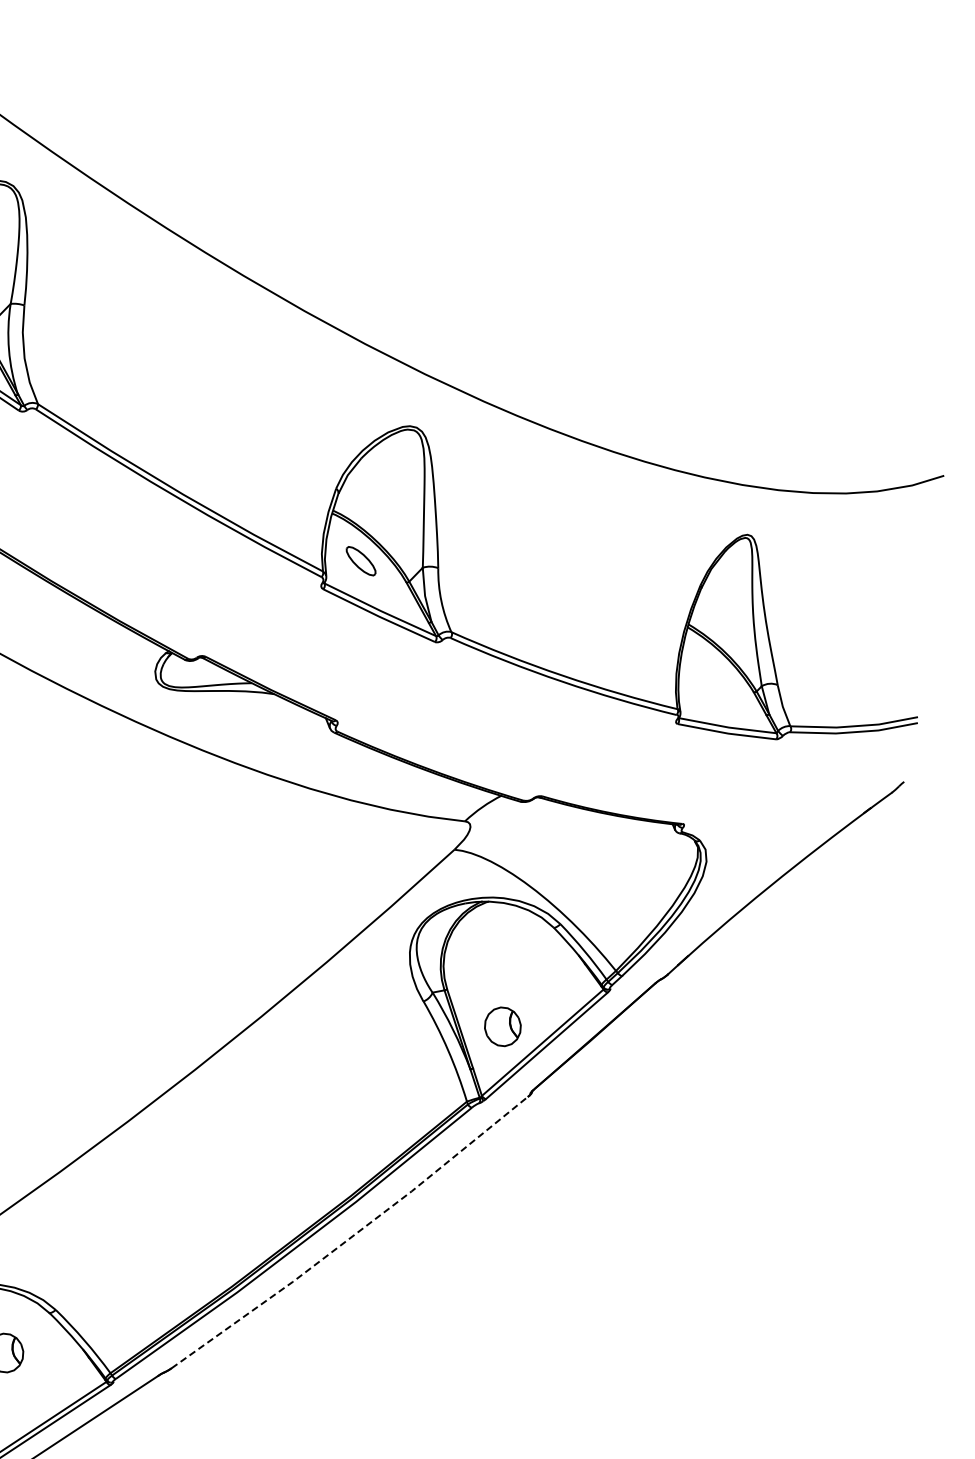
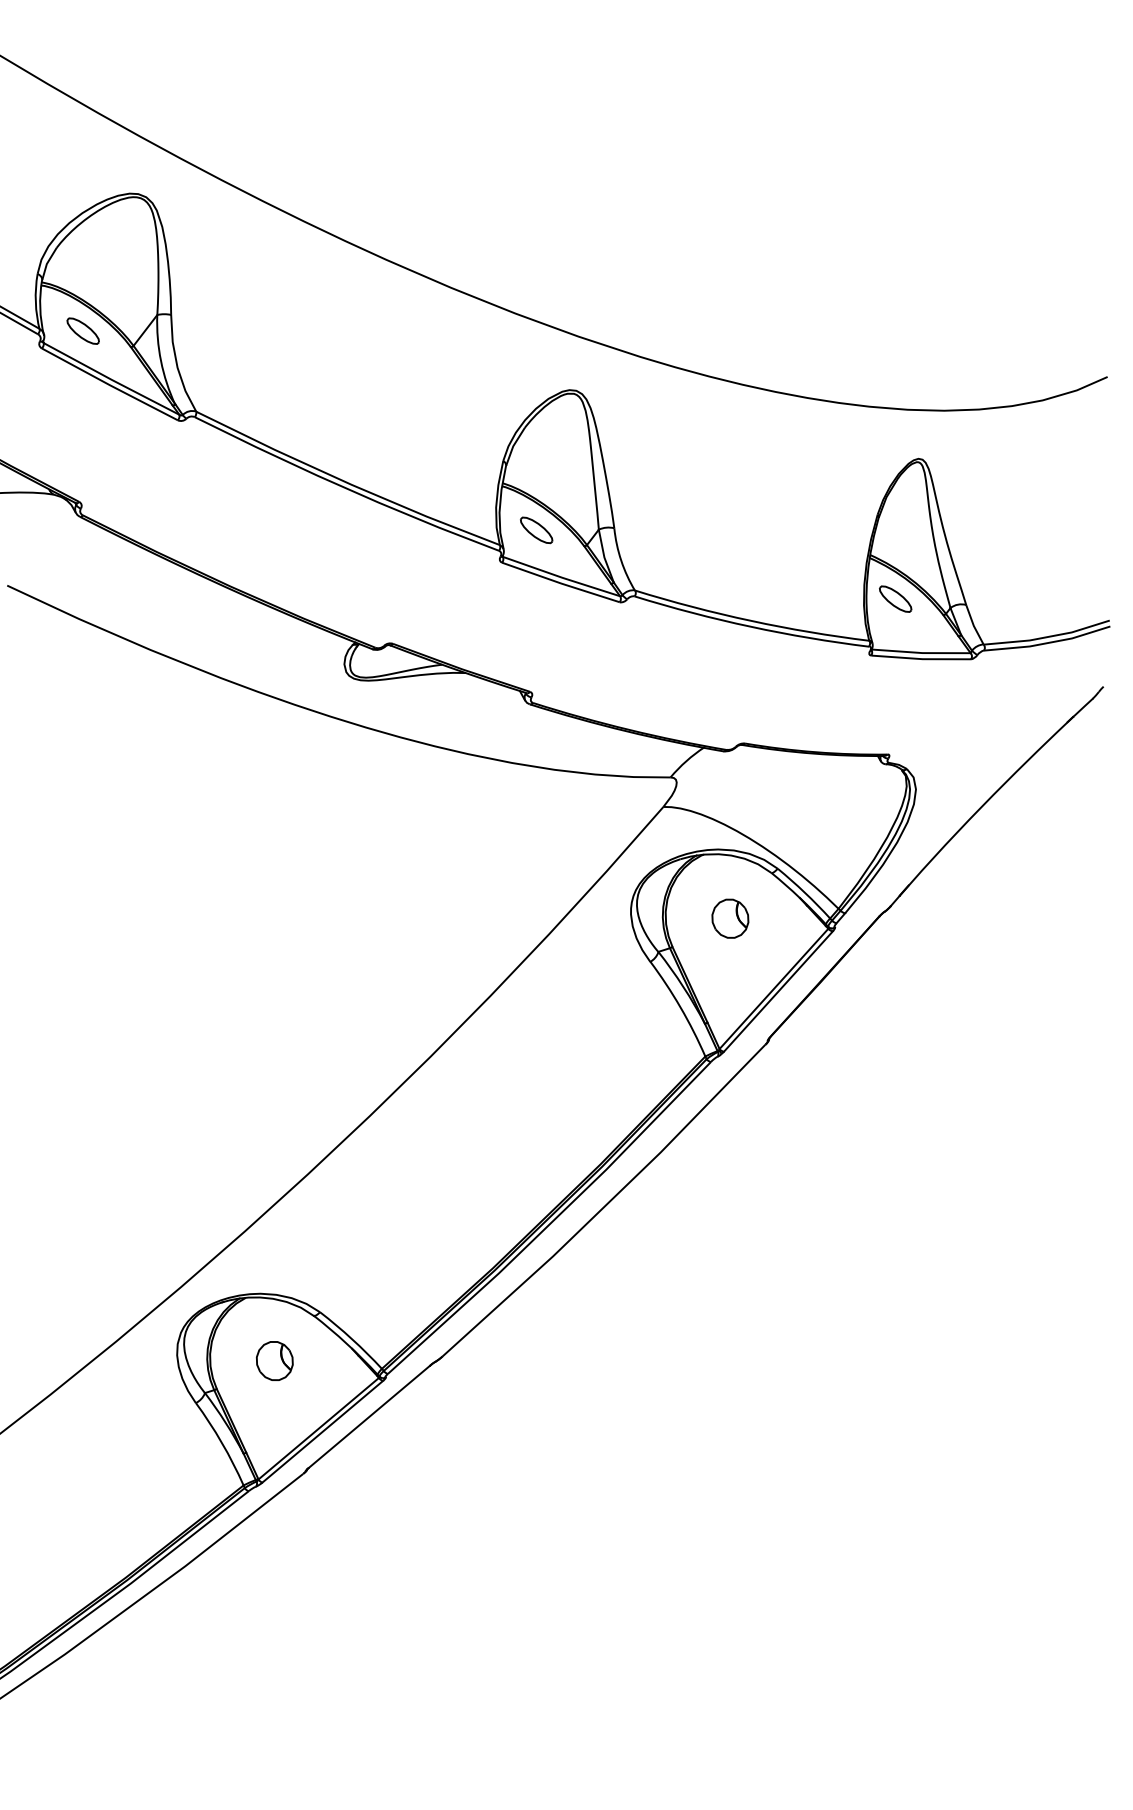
part: (708, 670) -> (895, 598), added
part: (503, 1026) -> (730, 918), moved
line: (353, 1235) -> (607, 1203), dashed -> solid

